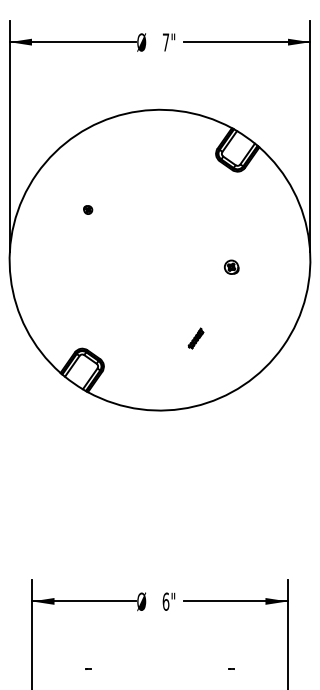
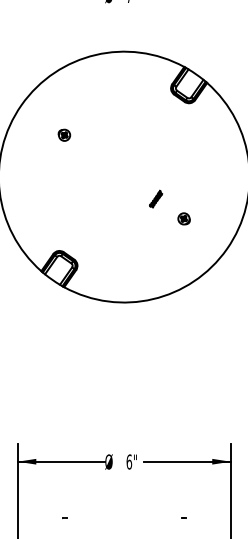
part: (87, 209) -> (63, 134), size x1.67
part: (231, 266) -> (183, 218), moved
part: (195, 338) -> (155, 199), moved

